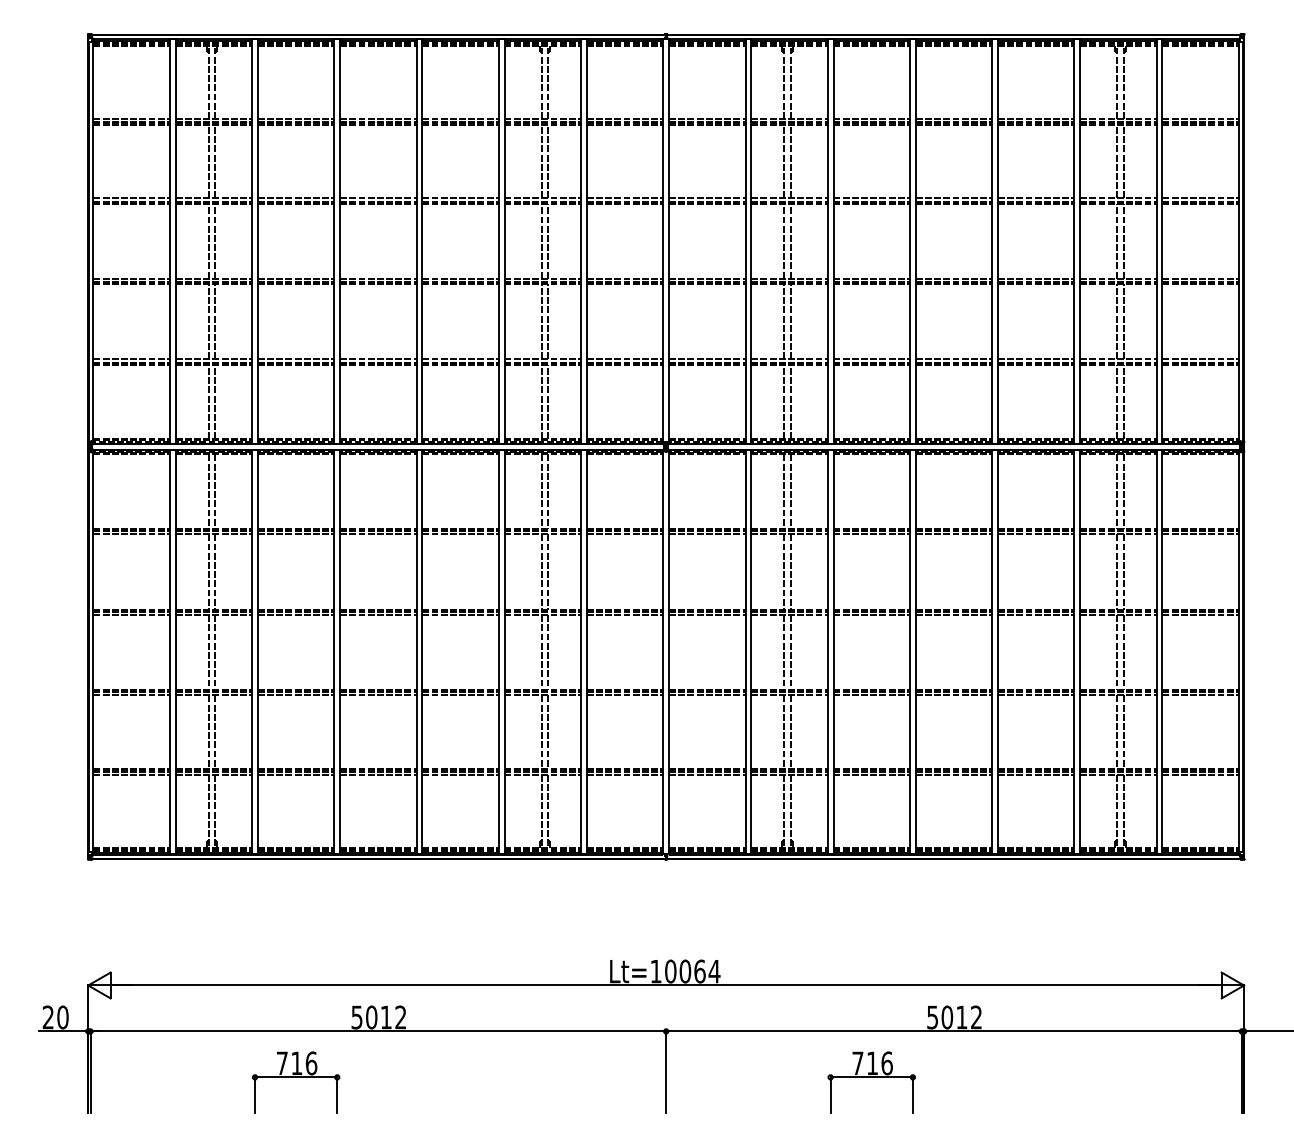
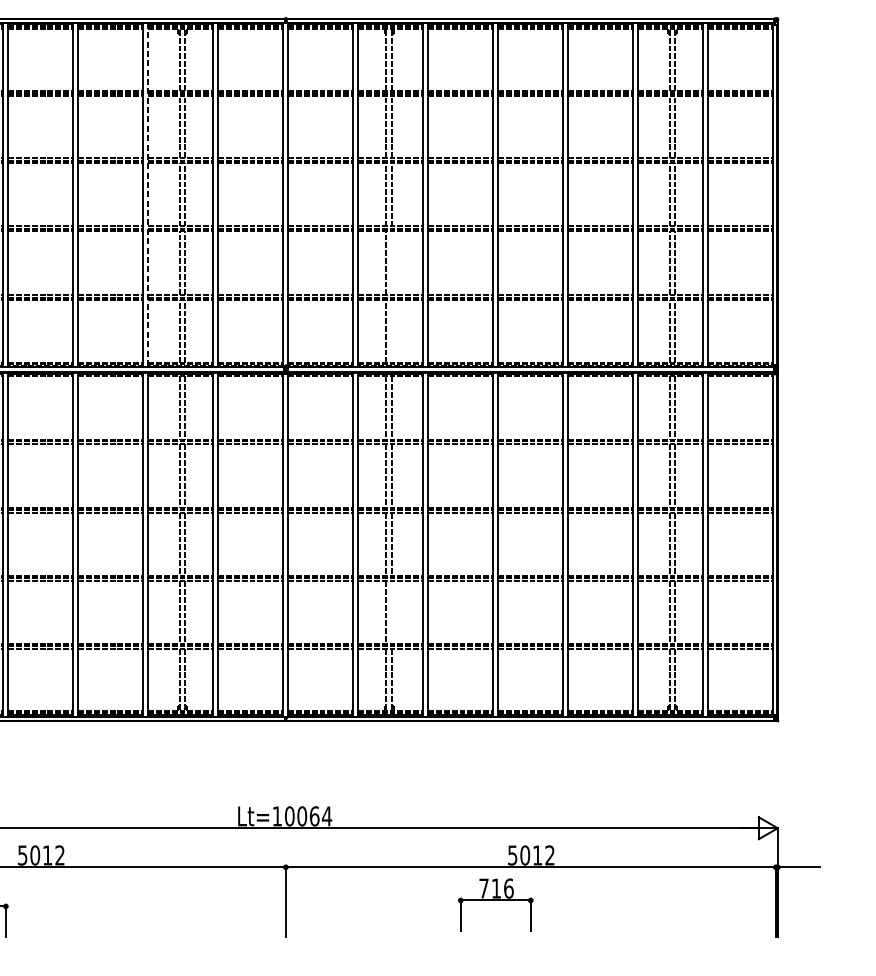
line: (504, 241) -> (148, 194), solid -> dashed
line: (790, 321) -> (391, 263), removed
line: (790, 401) -> (391, 331), removed
line: (790, 731) -> (391, 612), removed
part: (871, 1082) -> (495, 904), moved

